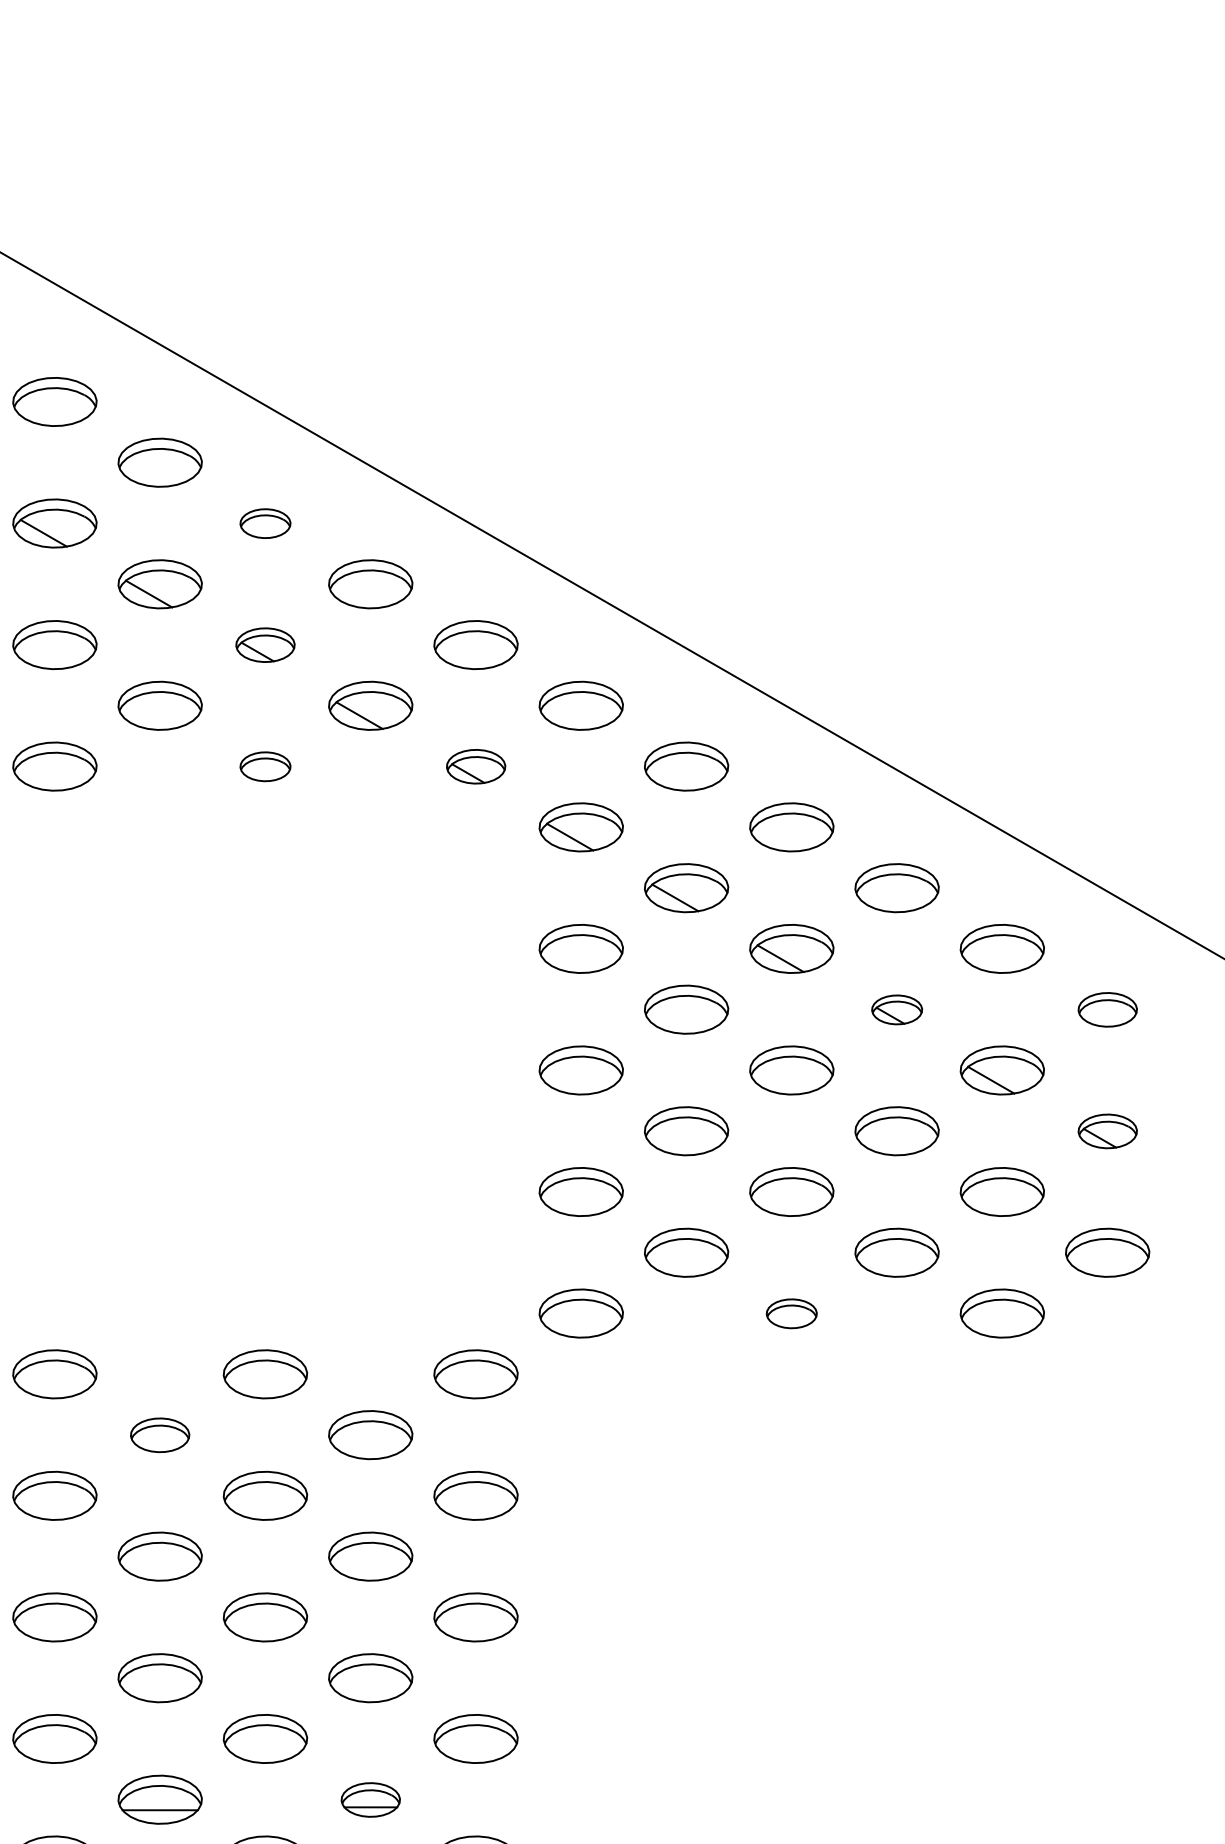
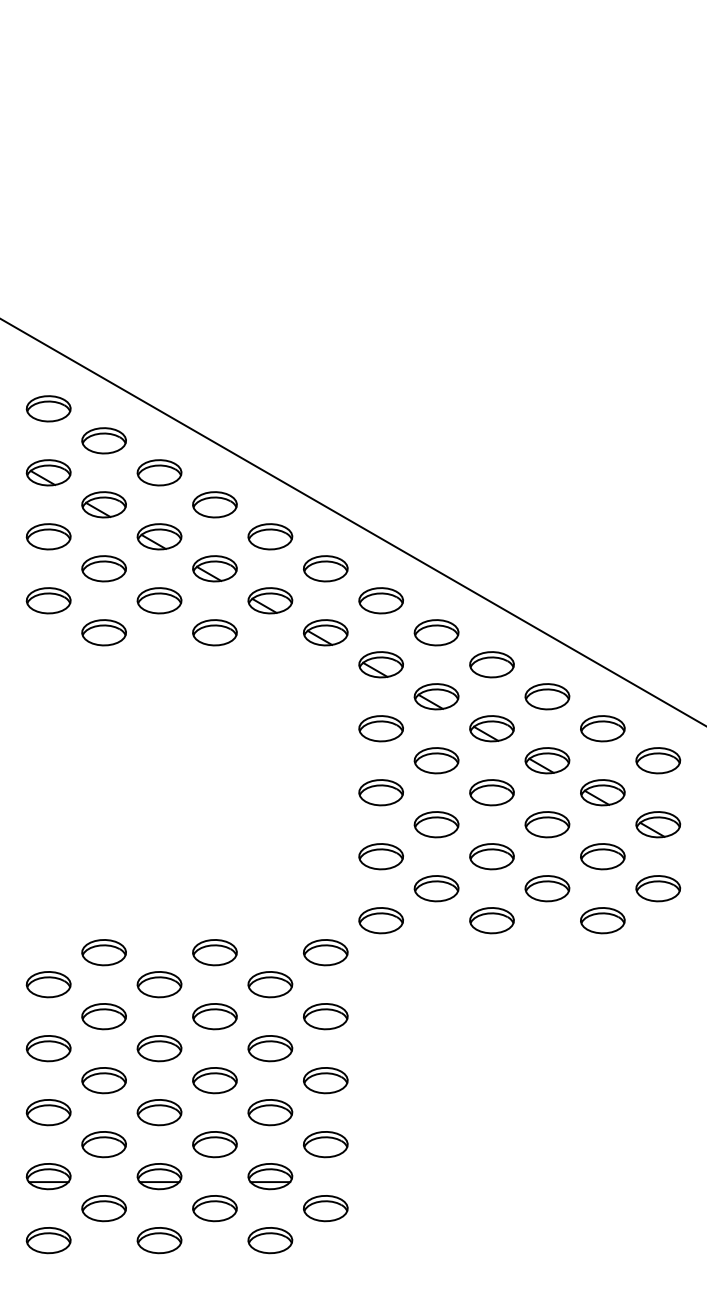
part: (264, 522) -> (214, 504), size x1.67
part: (264, 644) -> (214, 568), size x1.43
part: (264, 766) -> (214, 632), size x1.67
part: (475, 766) -> (325, 632), size x1.43
part: (897, 1009) -> (547, 760), size x1.67
part: (1108, 1009) -> (658, 760), size x1.43
part: (1108, 1130) -> (658, 824), size x1.43
part: (790, 1313) -> (491, 920), size x1.67
part: (160, 1434) -> (159, 984), size x1.43
part: (370, 1799) -> (270, 1176), size x1.43

